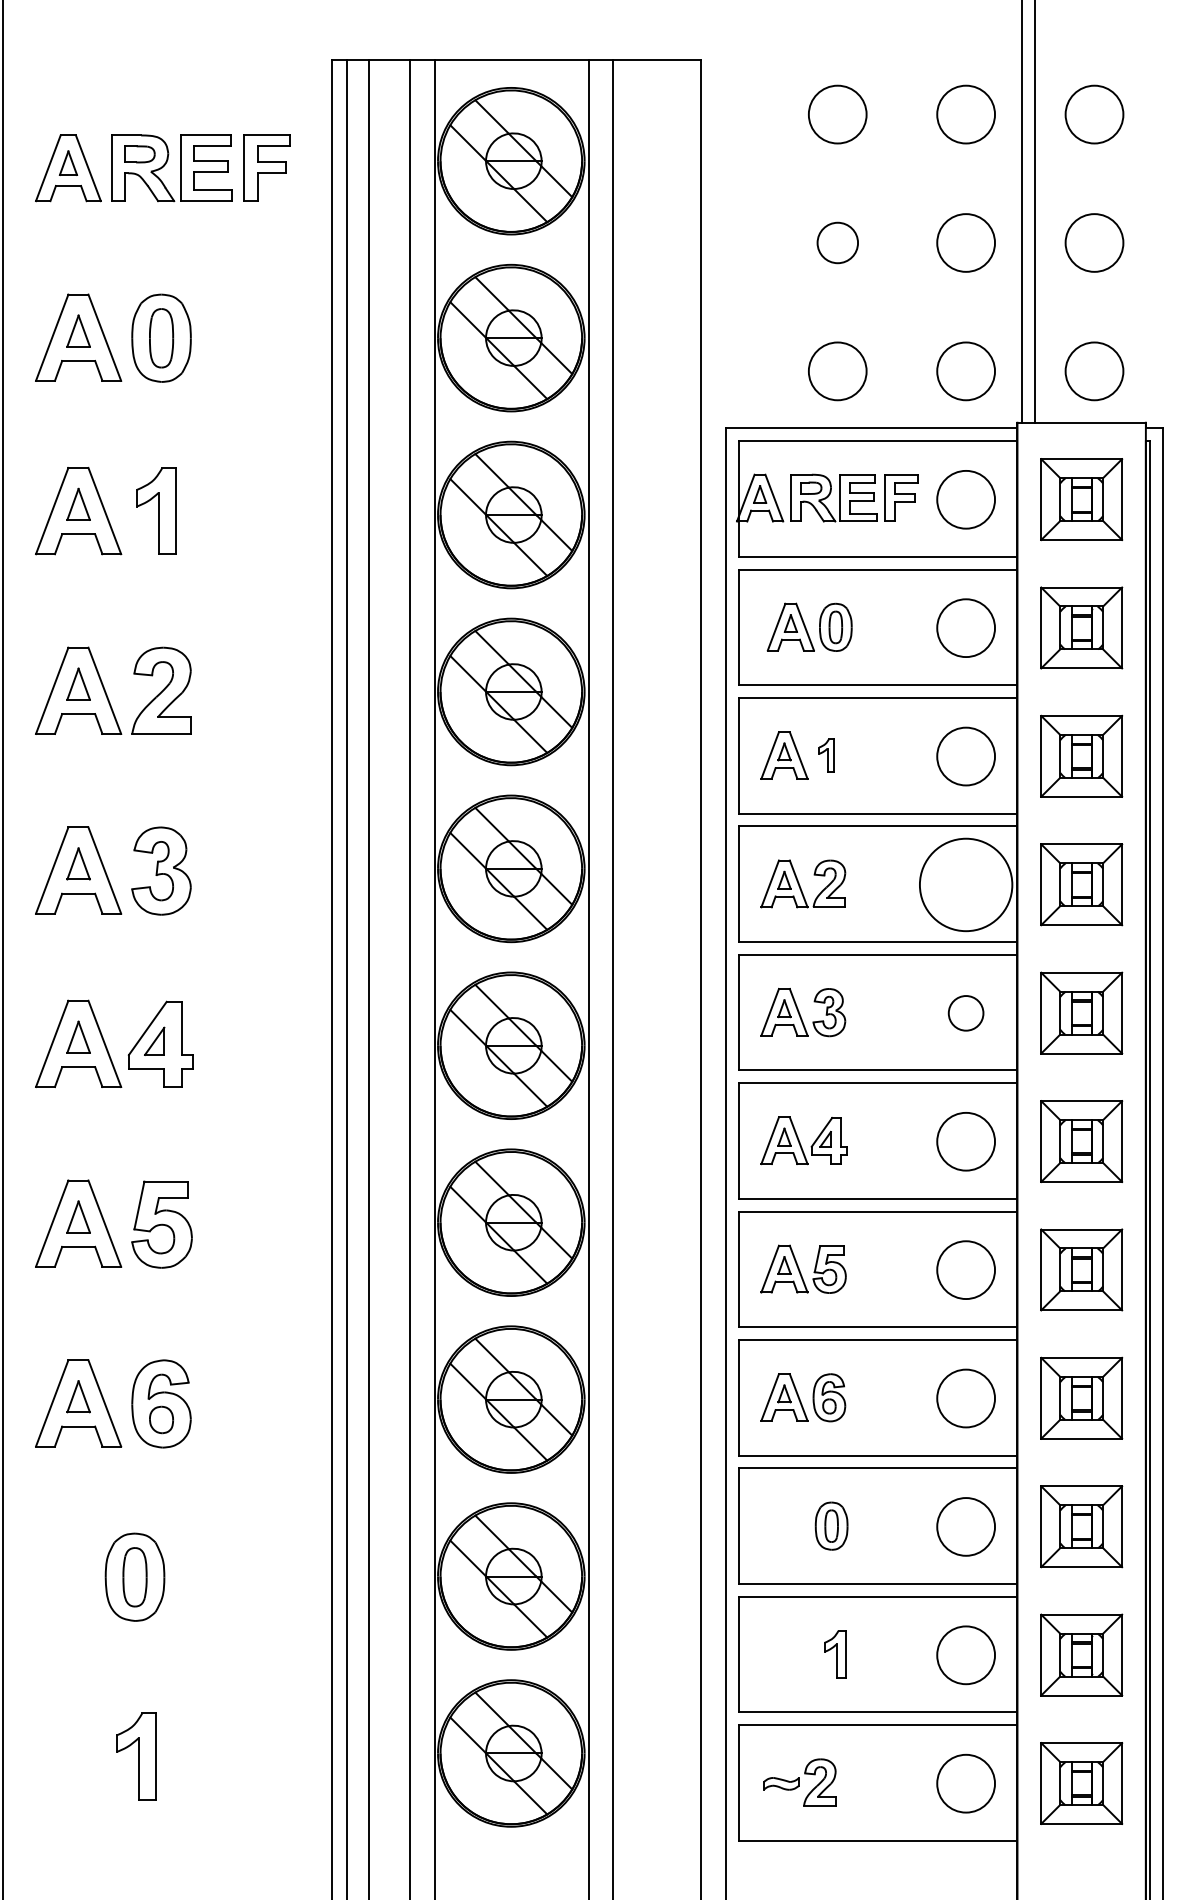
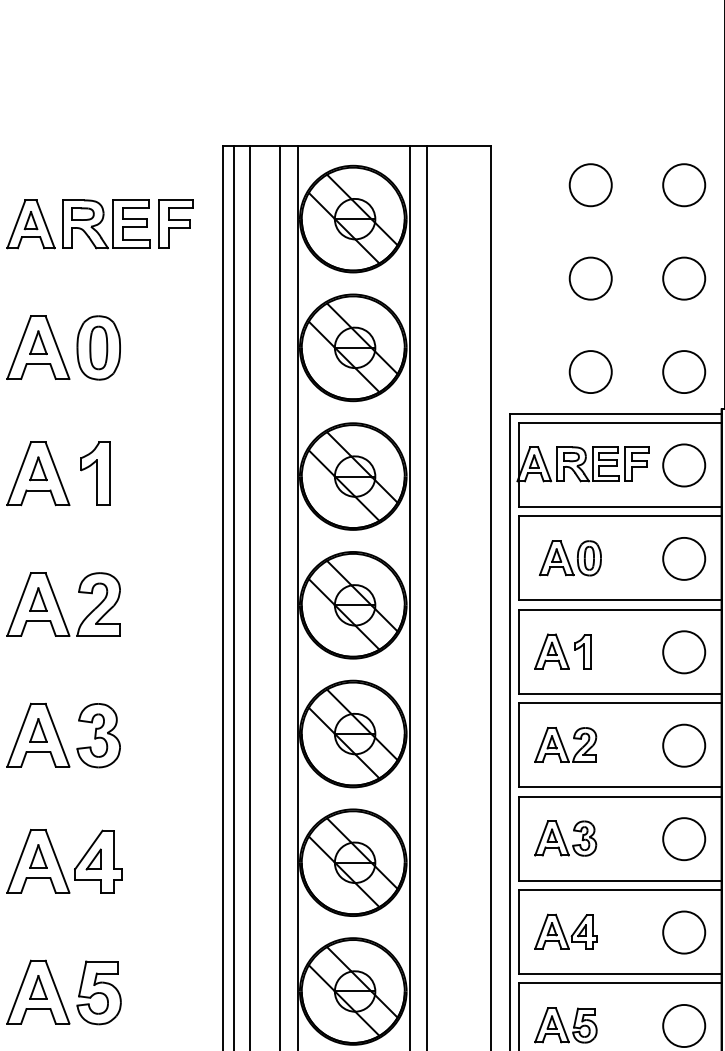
circle: (837, 242) -> (590, 278), size x1.43
part: (826, 755) -> (582, 651), size x1.43
circle: (966, 884) -> (684, 745), size x0.62
circle: (966, 1013) -> (684, 839), size x1.67

